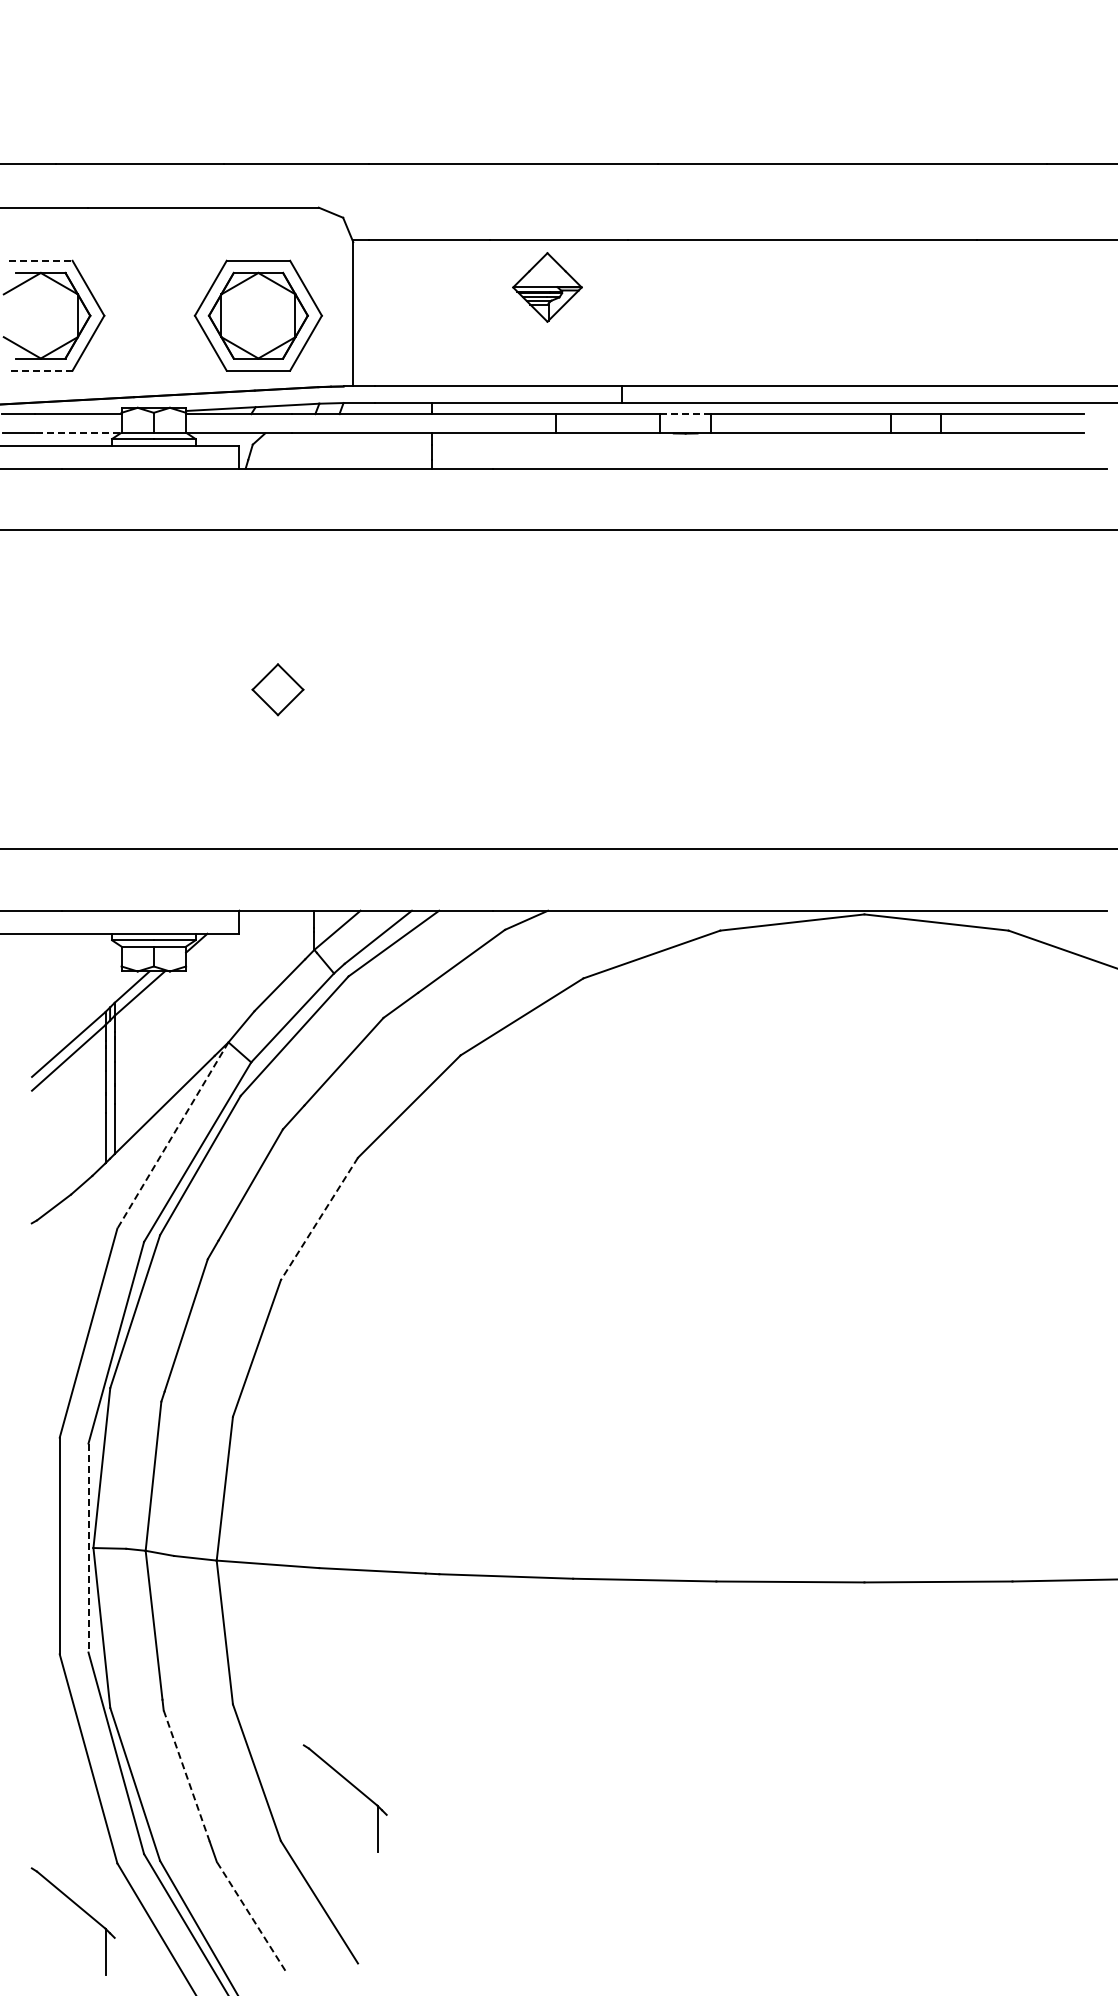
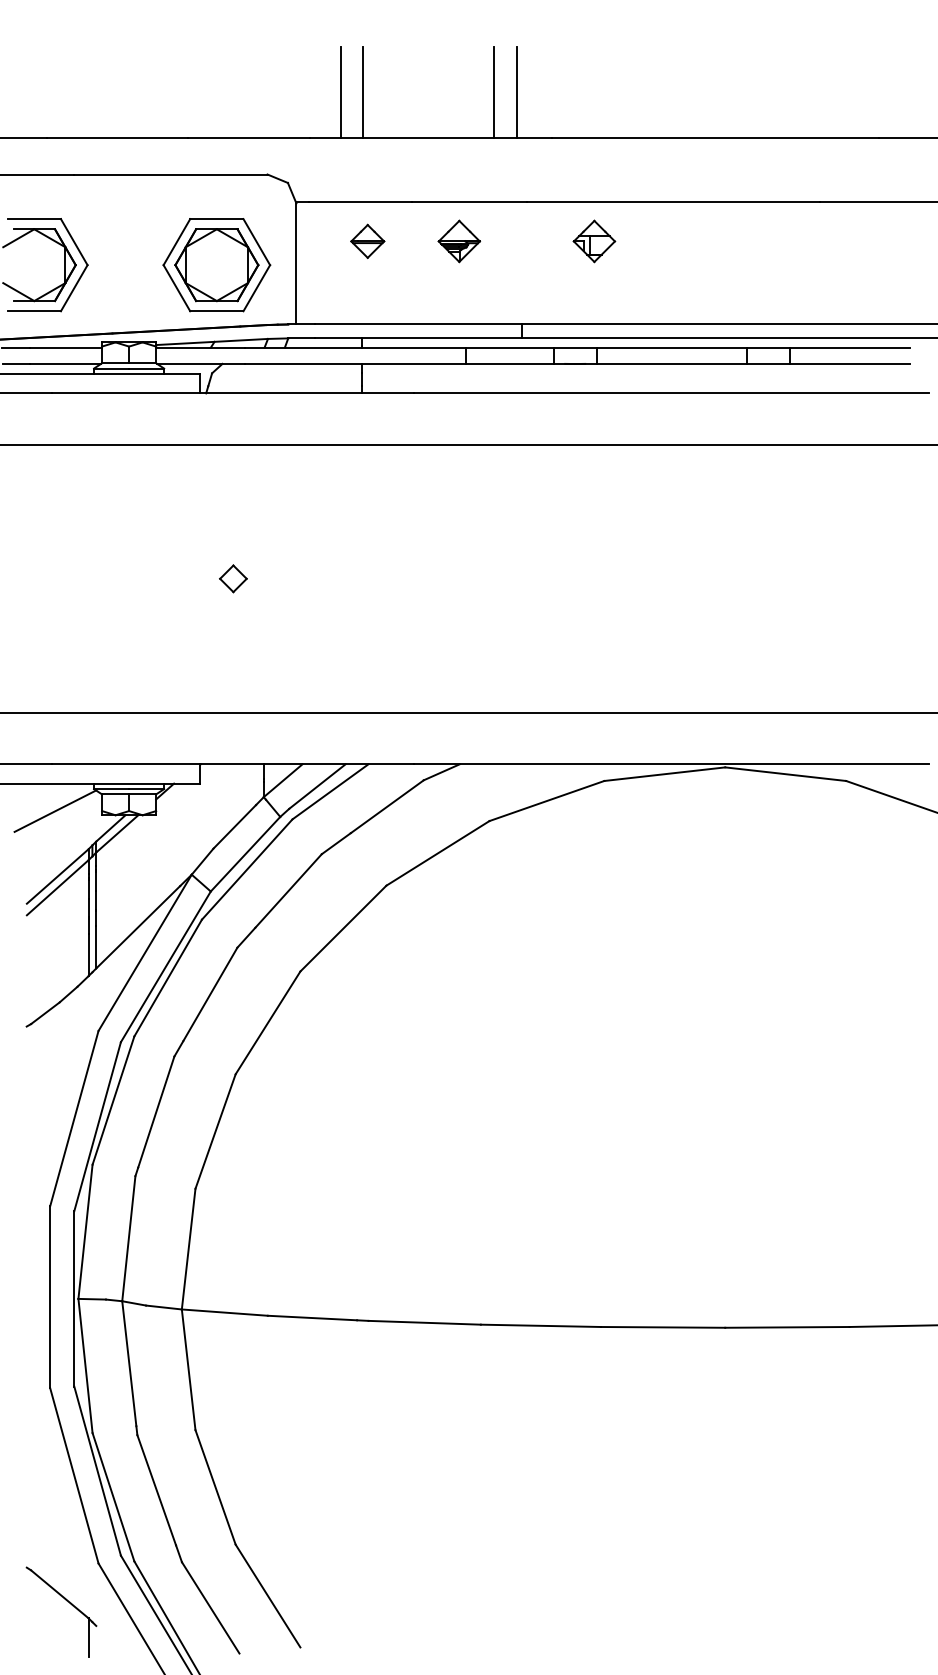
line: (405, 109) -> (340, 92), added
line: (433, 109) -> (363, 92), added
line: (588, 109) -> (493, 92), added
line: (615, 109) -> (516, 92), added
line: (40, 260) -> (34, 218), dashed -> solid
part: (438, 287) -> (367, 241), added
part: (547, 287) -> (459, 241), size x0.71
part: (708, 287) -> (594, 241), added
line: (40, 370) -> (34, 311), dashed -> solid
line: (686, 414) -> (575, 348), dashed -> solid
line: (77, 433) -> (65, 363), dashed -> solid
part: (278, 689) -> (233, 578), size x0.62
line: (65, 966) -> (55, 811), added
line: (172, 1135) -> (144, 952), dashed -> solid
line: (319, 1219) -> (268, 1023), dashed -> solid
line: (88, 1548) -> (74, 1299), dashed -> solid
line: (186, 1776) -> (156, 1490), dashed -> solid
part: (352, 1786) -> (295, 1498), removed
line: (250, 1915) -> (210, 1607), dashed -> solid

